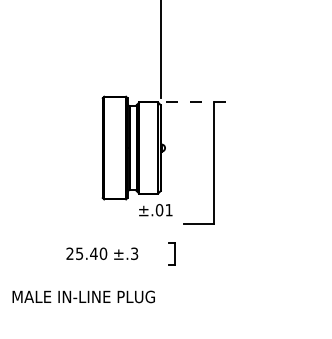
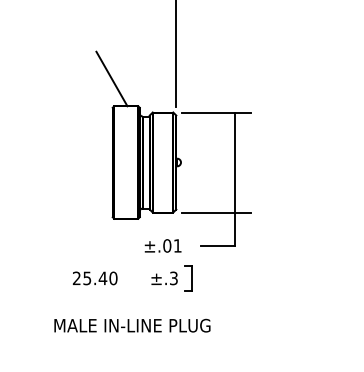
line: (101, 71) -> (111, 78), added
line: (197, 102) -> (216, 112), dashed -> solid
line: (197, 193) -> (216, 212), added
text: (155, 210) -> (162, 246), moved
text: (126, 253) -> (165, 278), moved
text: (83, 296) -> (132, 325), moved

